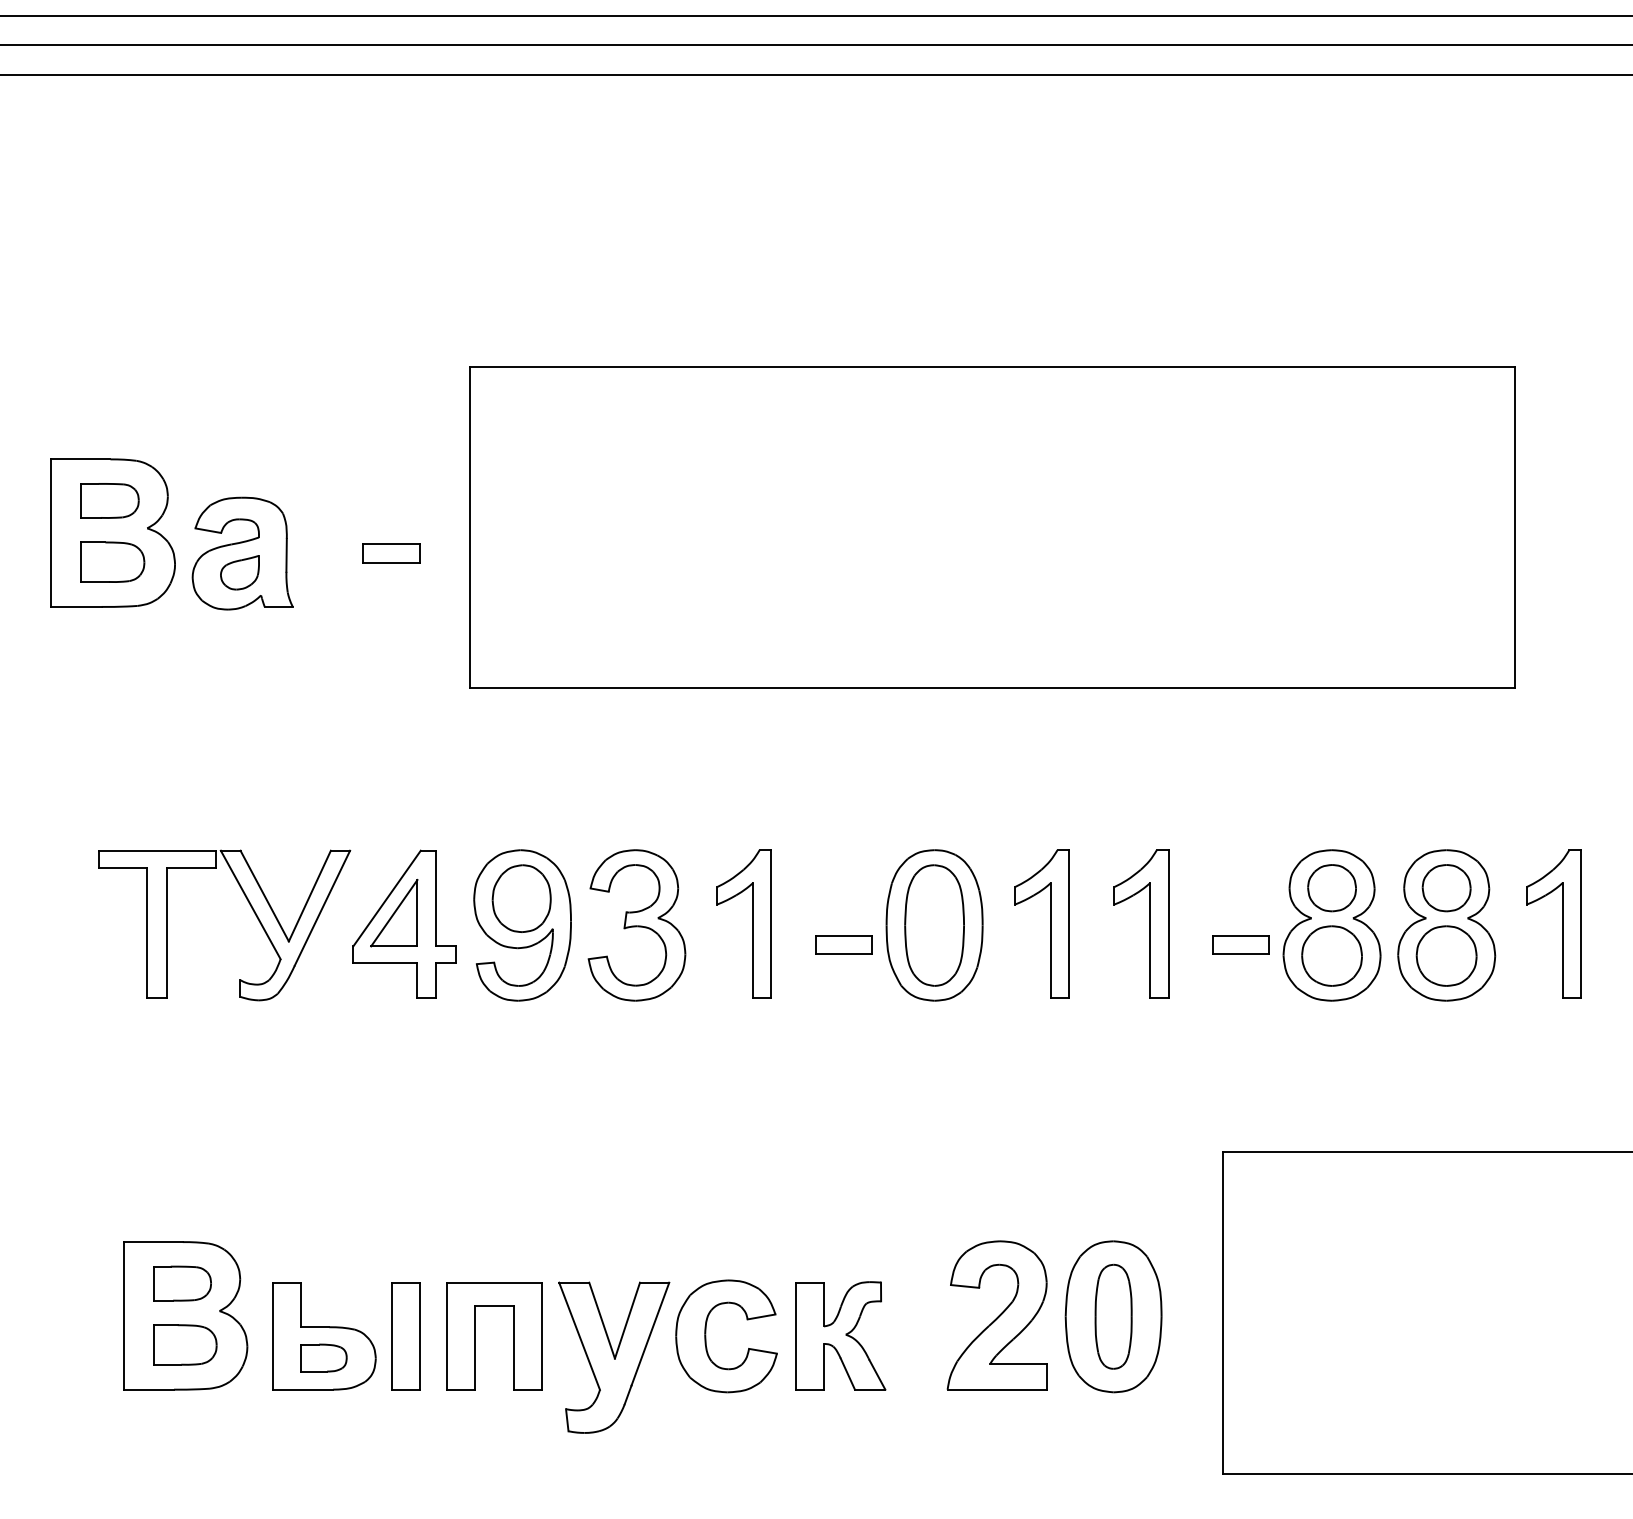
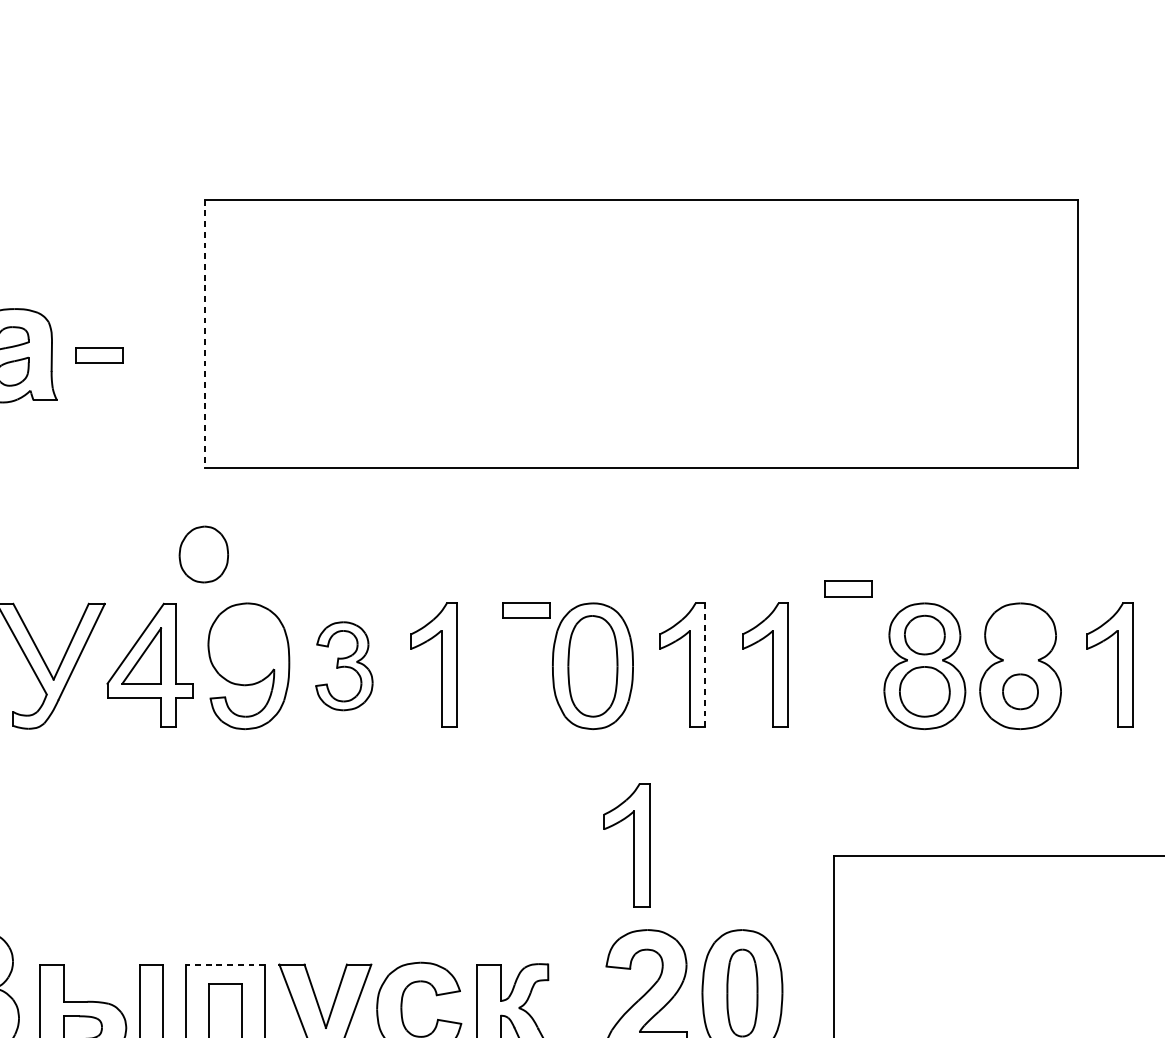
line: (469, 527) -> (204, 333), solid -> dashed
part: (391, 553) -> (99, 355), moved
part: (1446, 888) -> (1020, 635), removed
part: (521, 898) -> (203, 554), moved
line: (1069, 923) -> (705, 664), solid -> dashed
part: (636, 925) -> (343, 666), size x0.7
part: (843, 944) -> (526, 610), moved
part: (1240, 944) -> (848, 588), moved
part: (1446, 955) -> (1020, 691), size x0.7
part: (983, 1139) -> (633, 845), added
line: (494, 1282) -> (225, 964), solid -> dashed

